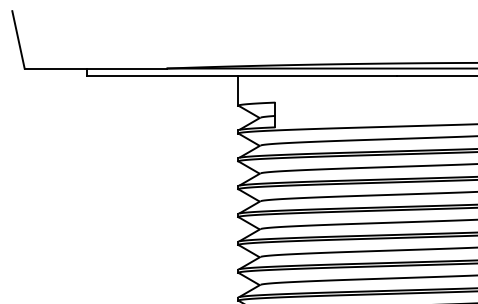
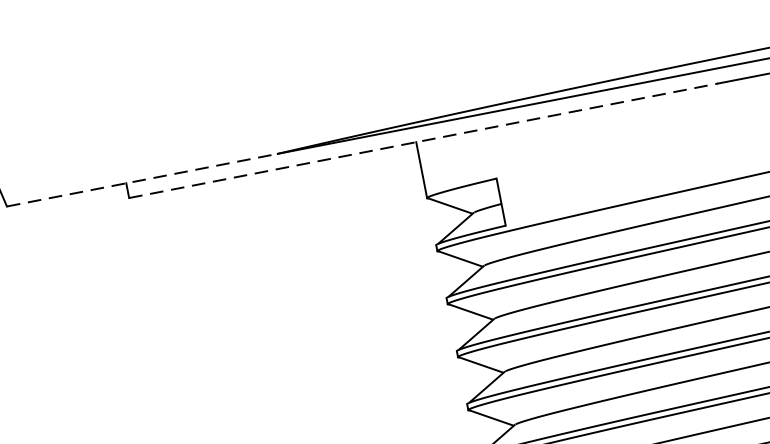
line: (95, 68) -> (141, 180), solid -> dashed
line: (242, 76) -> (424, 141), solid -> dashed

